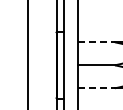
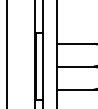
line: (96, 42) -> (75, 43), dashed -> solid
line: (96, 88) -> (75, 89), dashed -> solid

